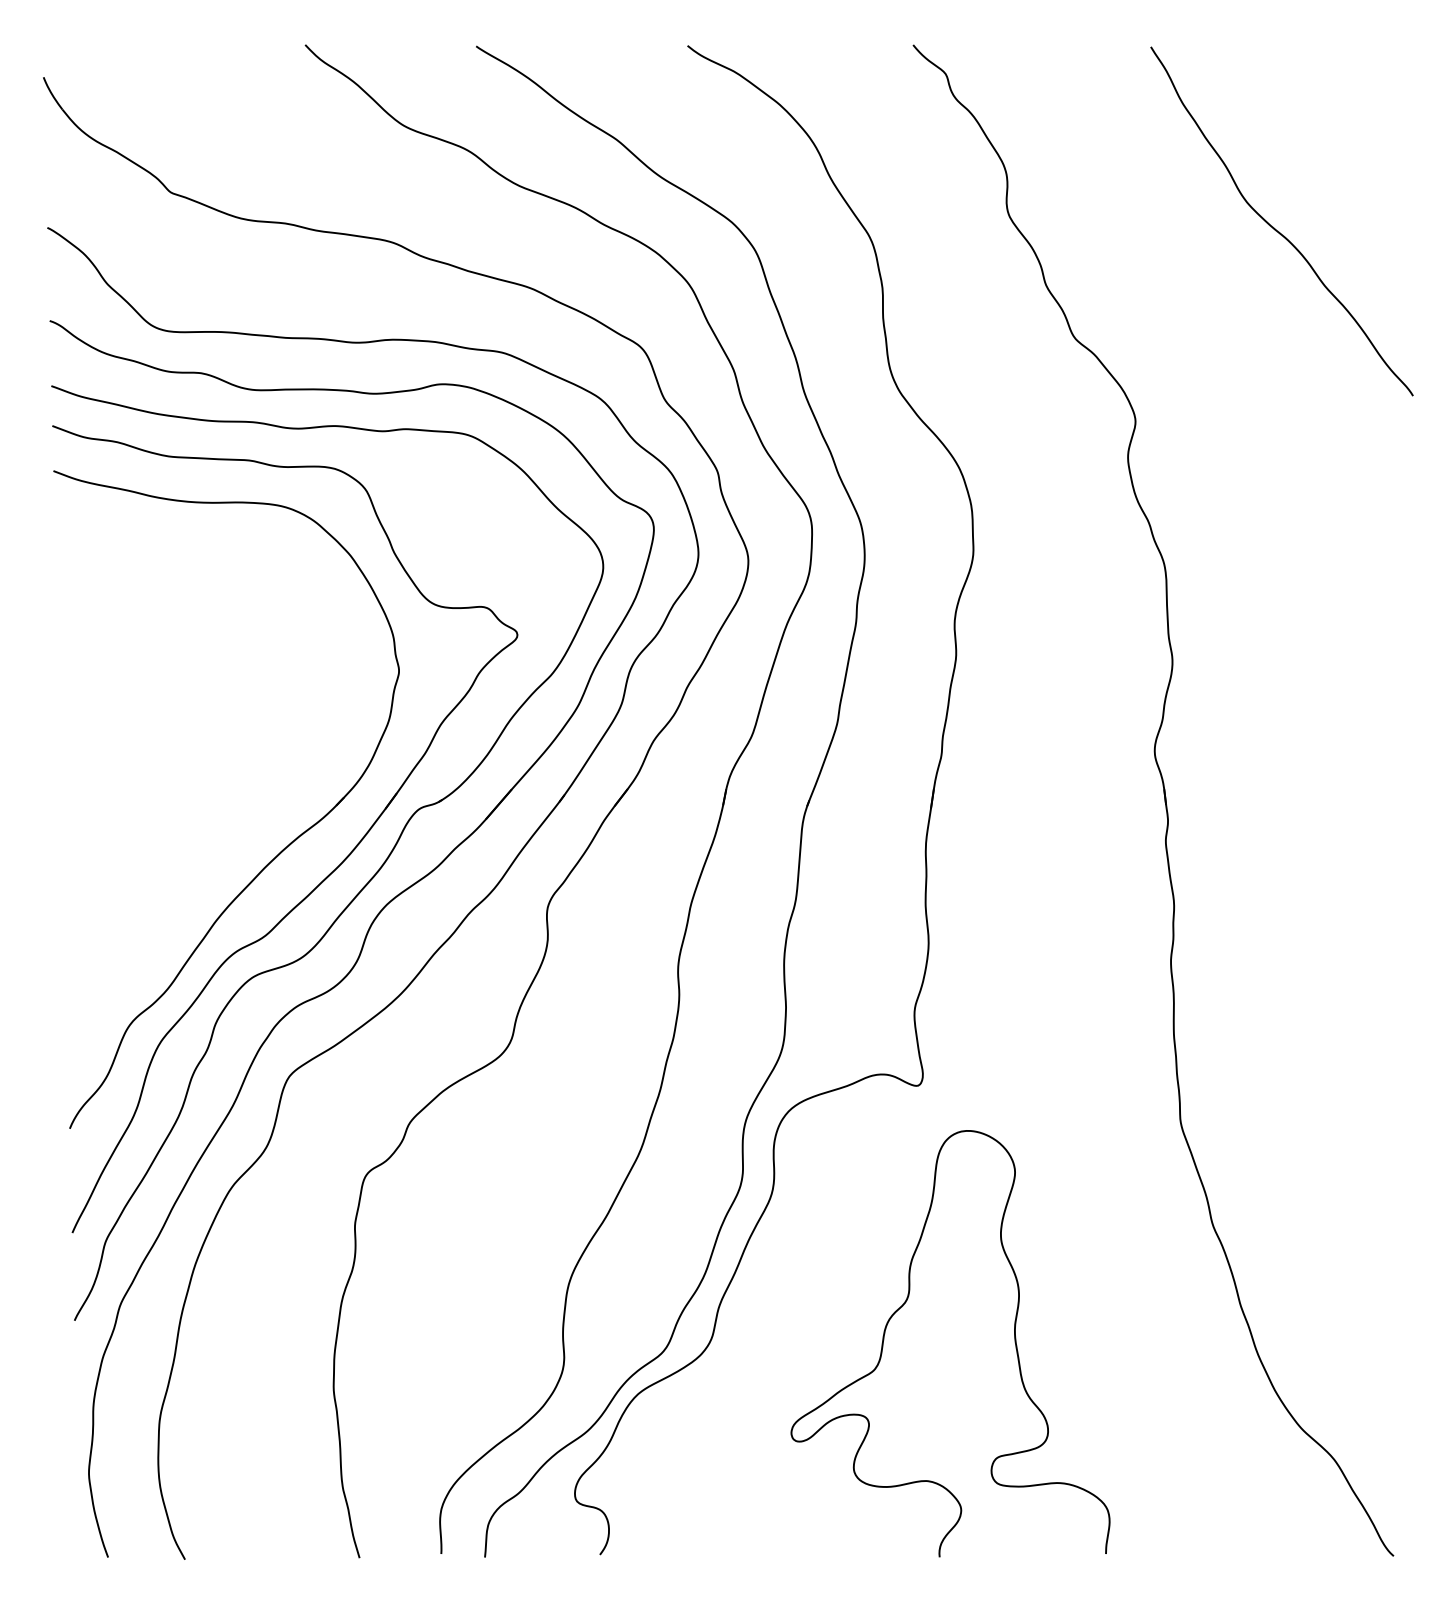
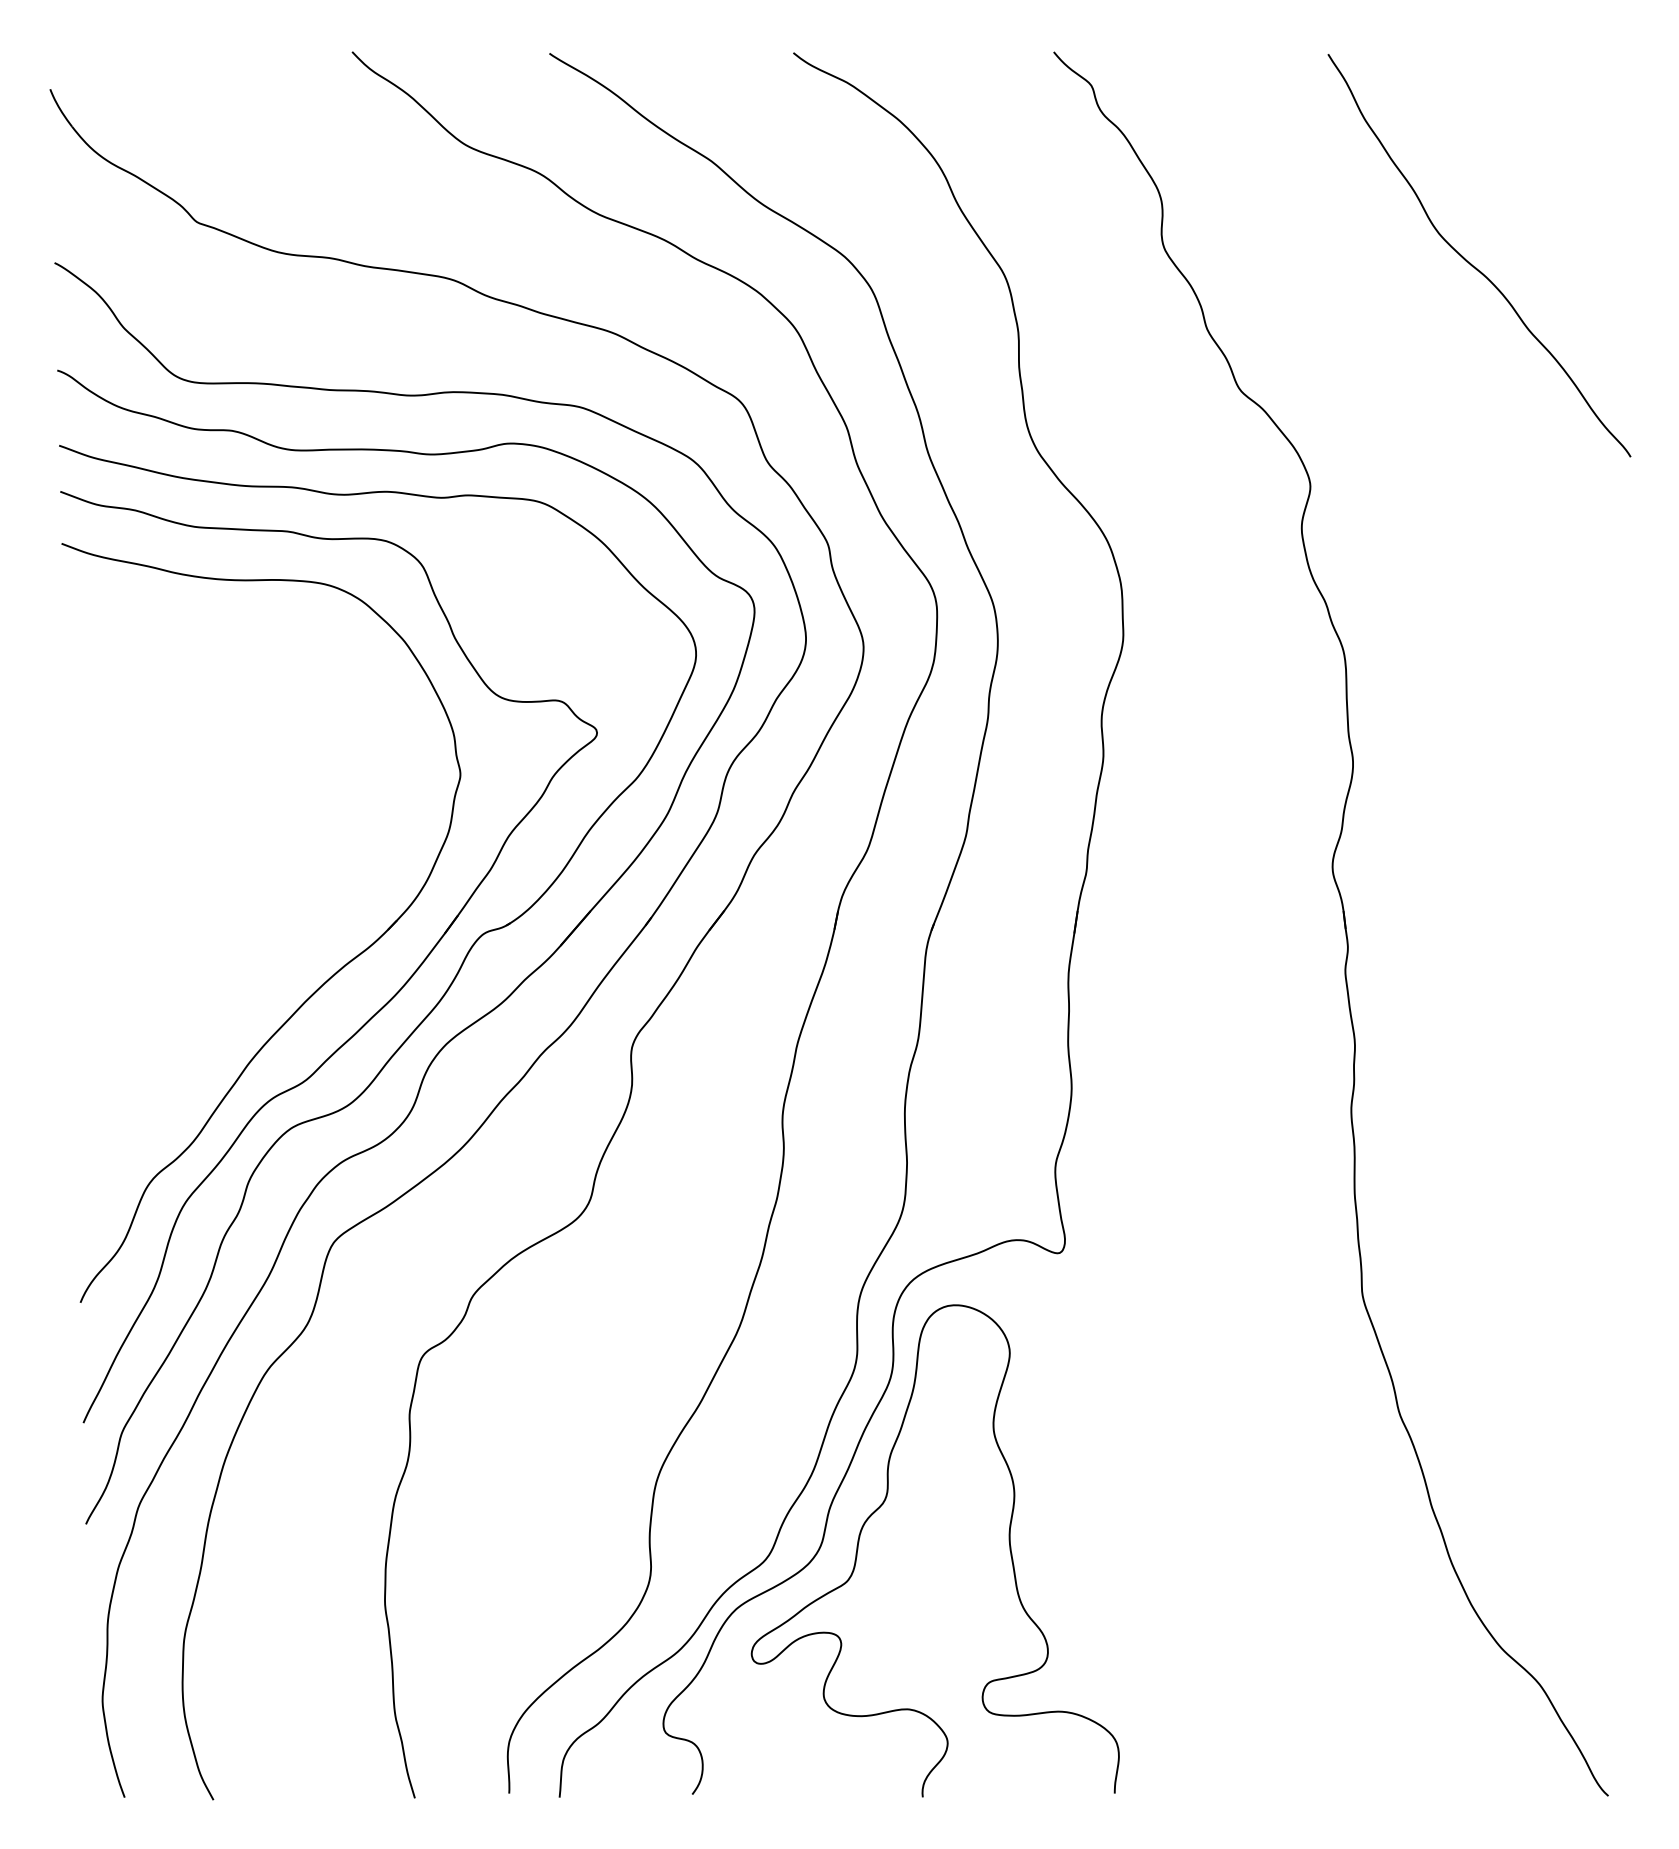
curve: (903, 1306) -> (881, 1507), moved

